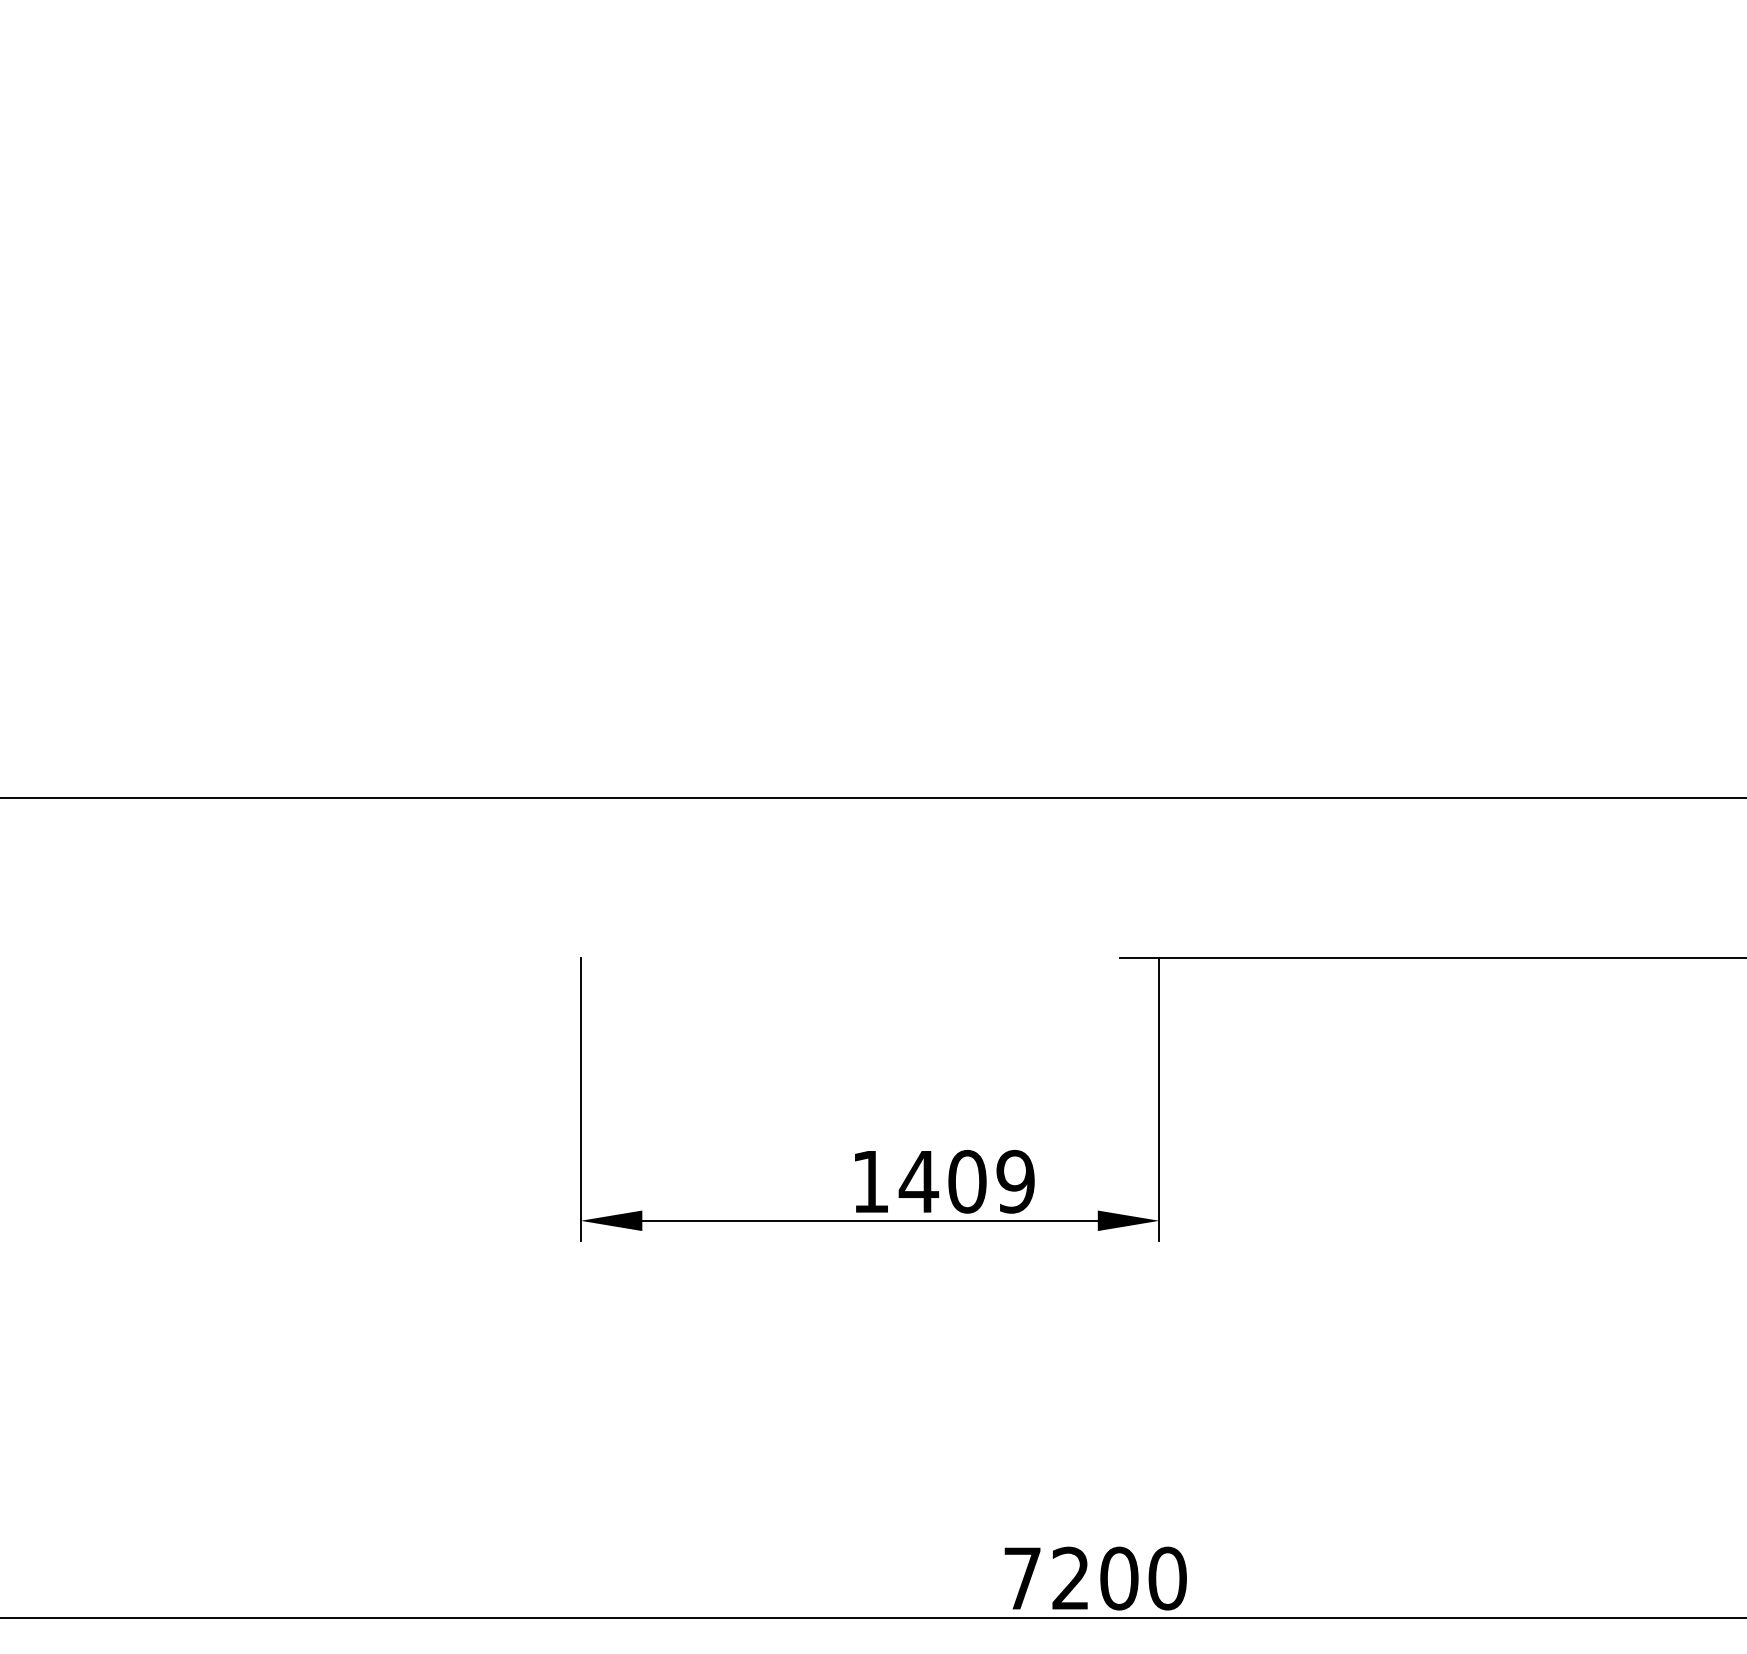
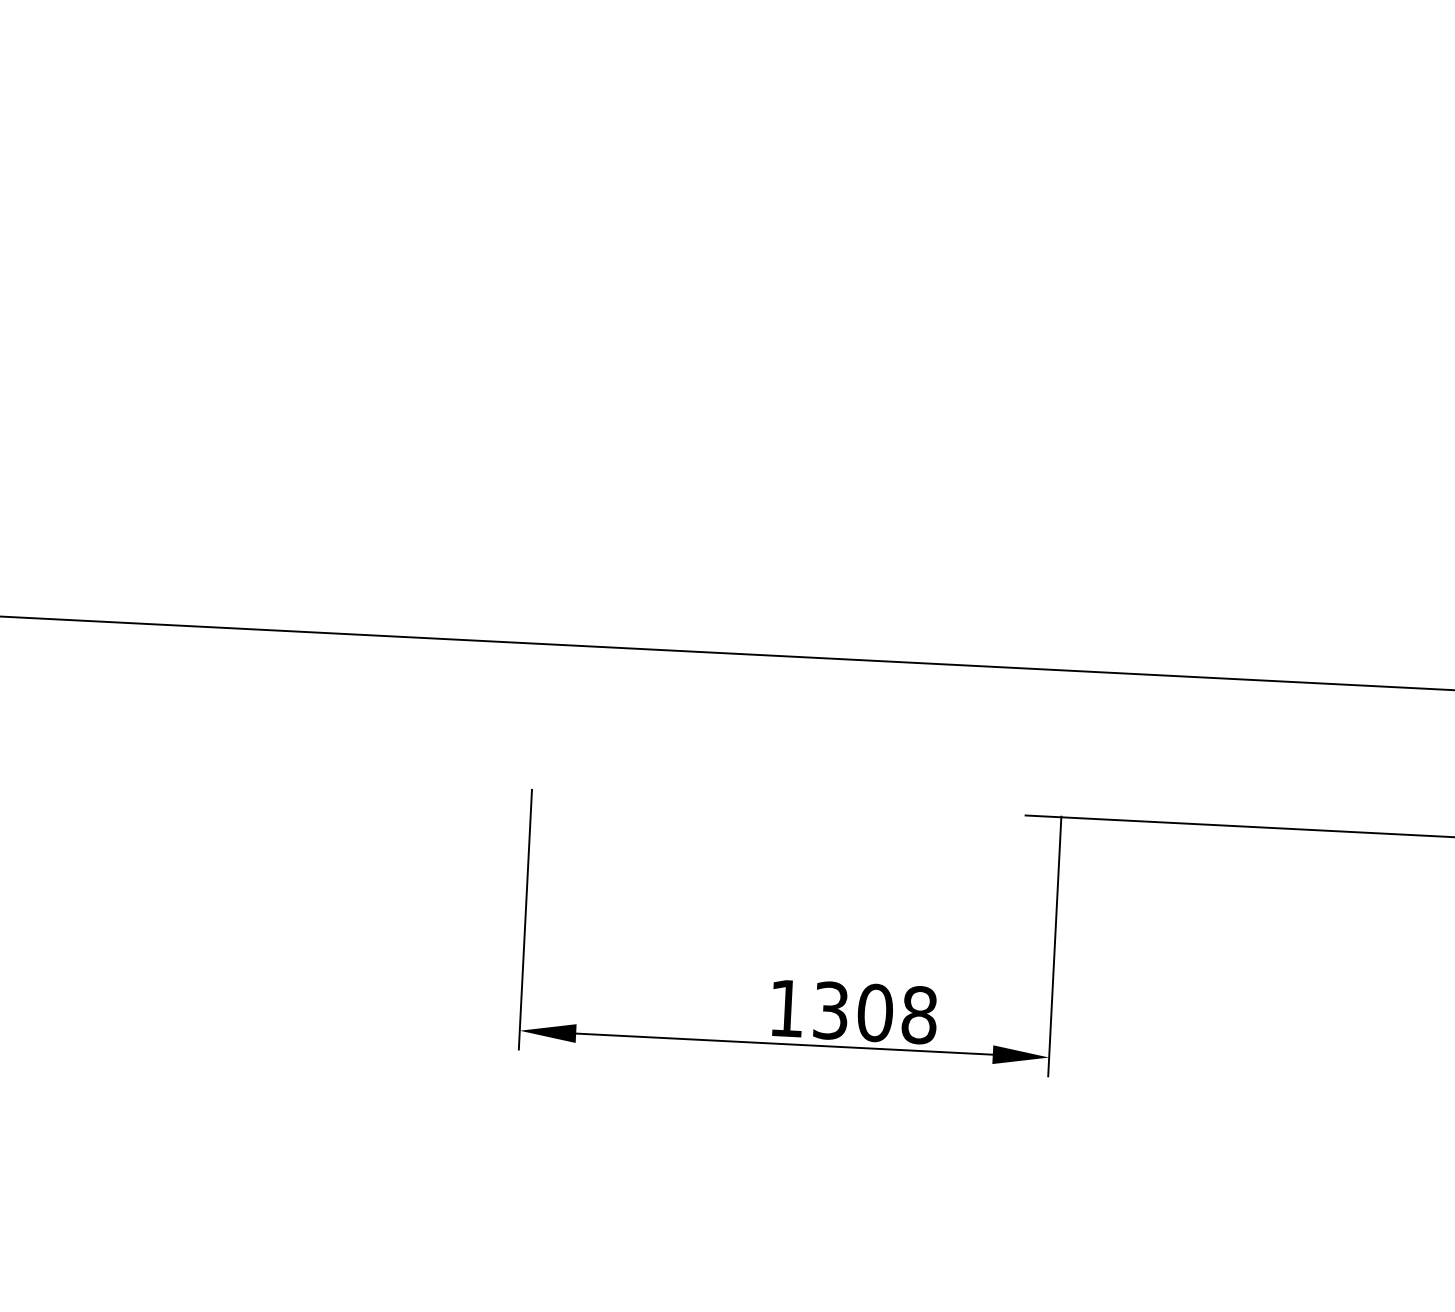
text: (966, 1181) -> (874, 1012), 1409 -> 1308

